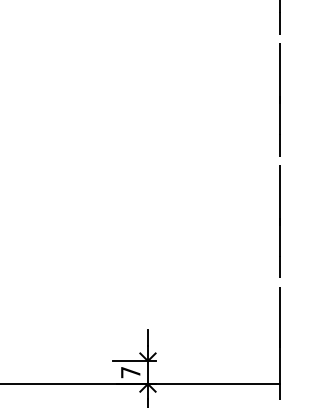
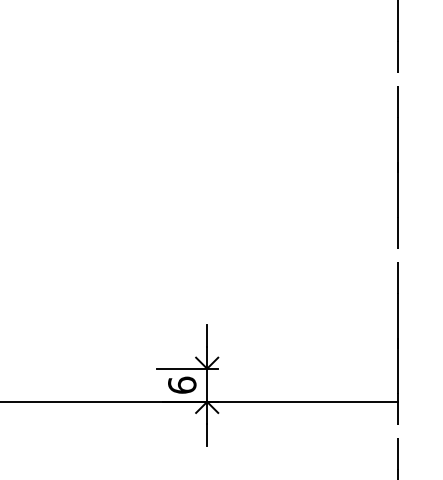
text: (130, 372) -> (181, 385), 7 -> 6

